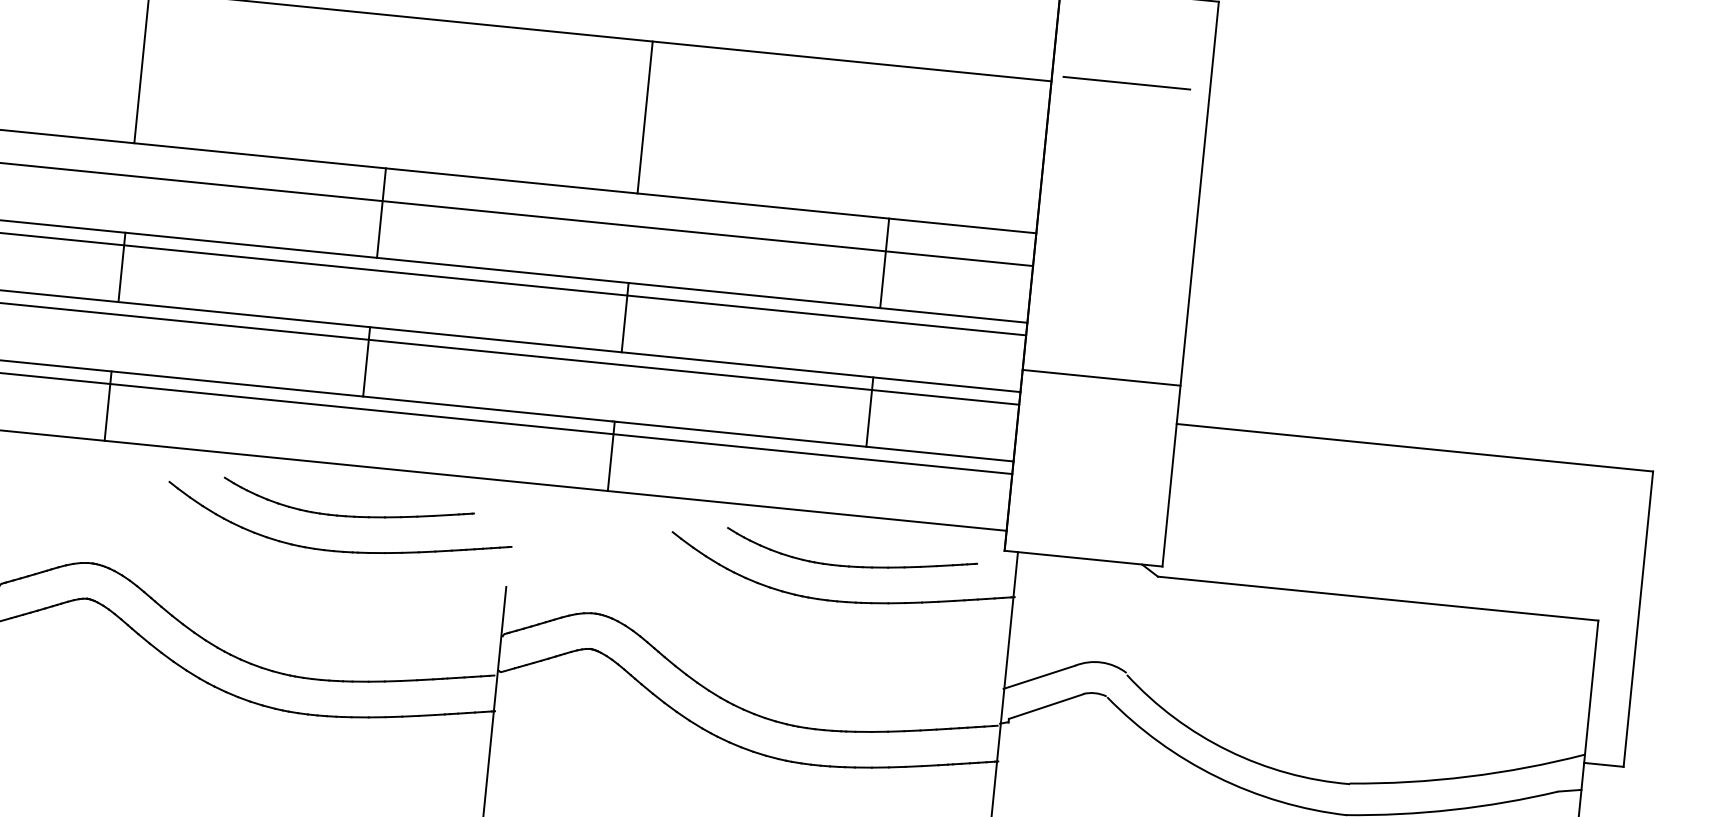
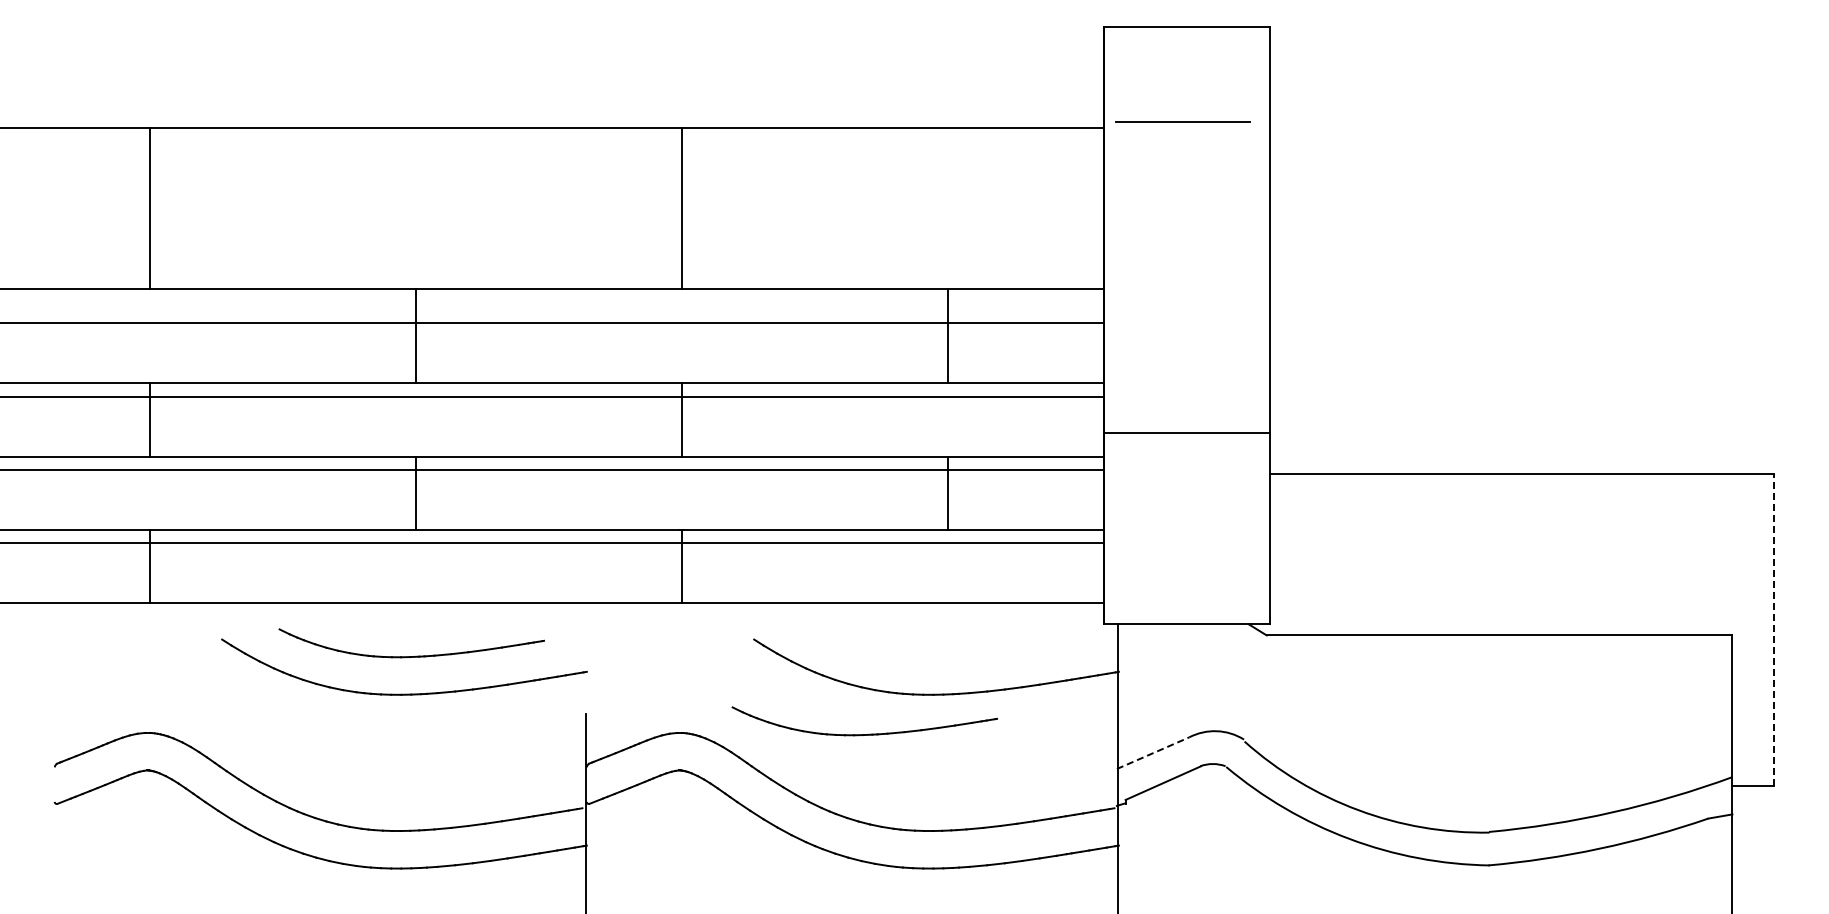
part: (855, 565) -> (869, 733), moved
line: (1638, 618) -> (1774, 629), solid -> dashed
line: (1039, 677) -> (1153, 753), solid -> dashed

